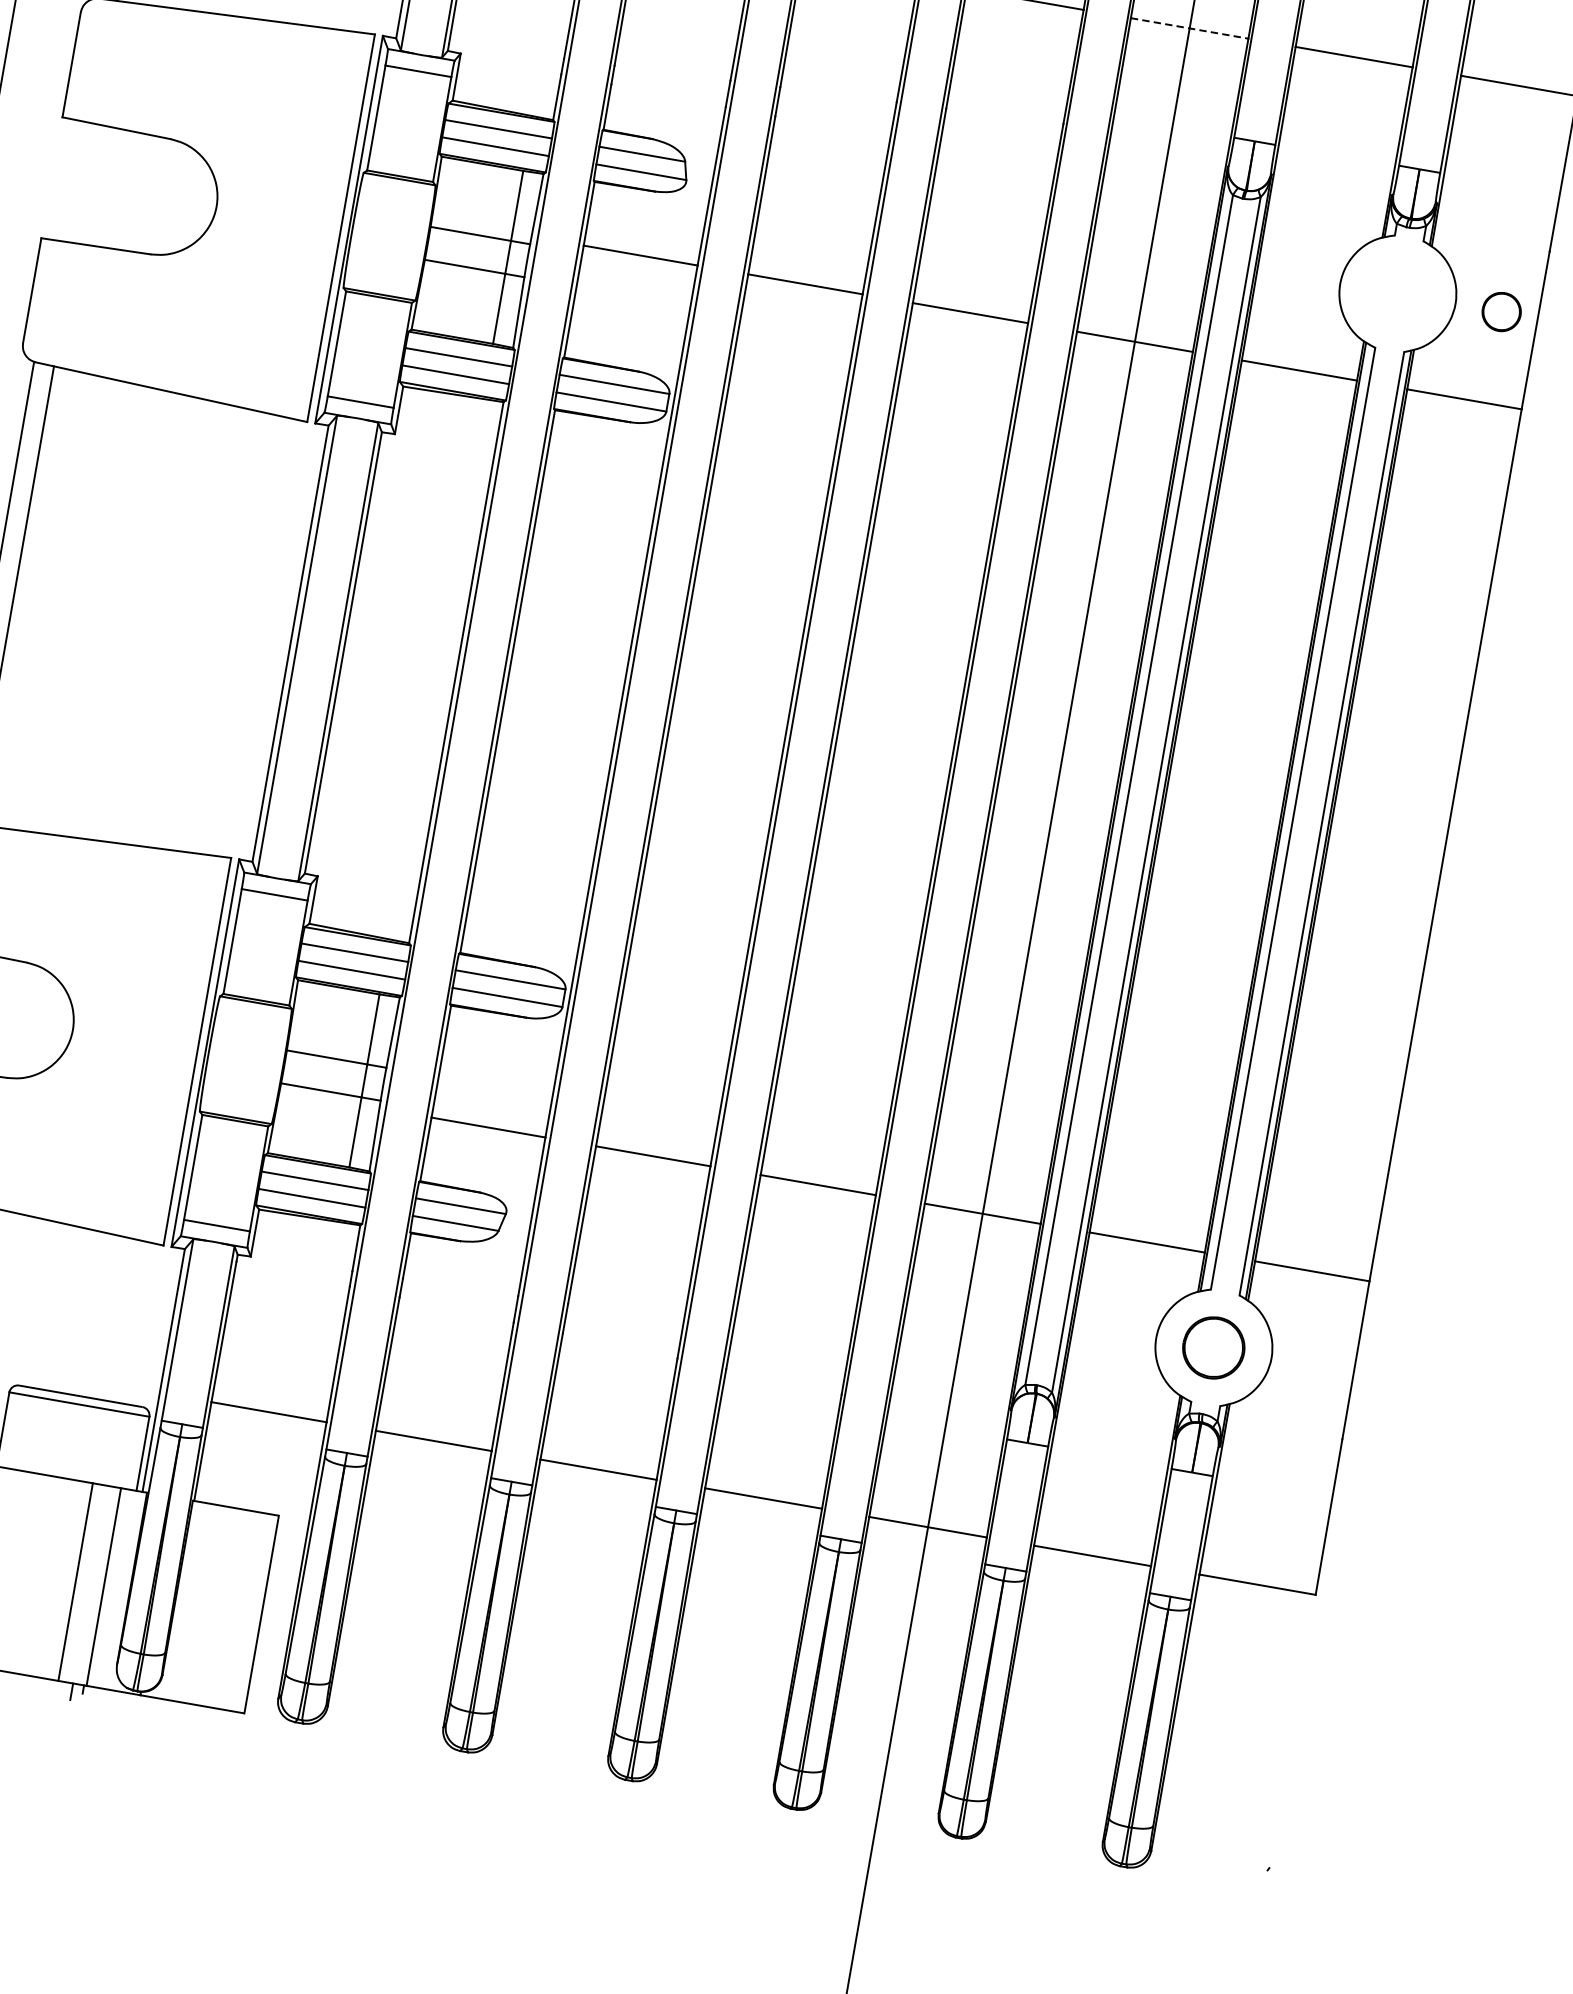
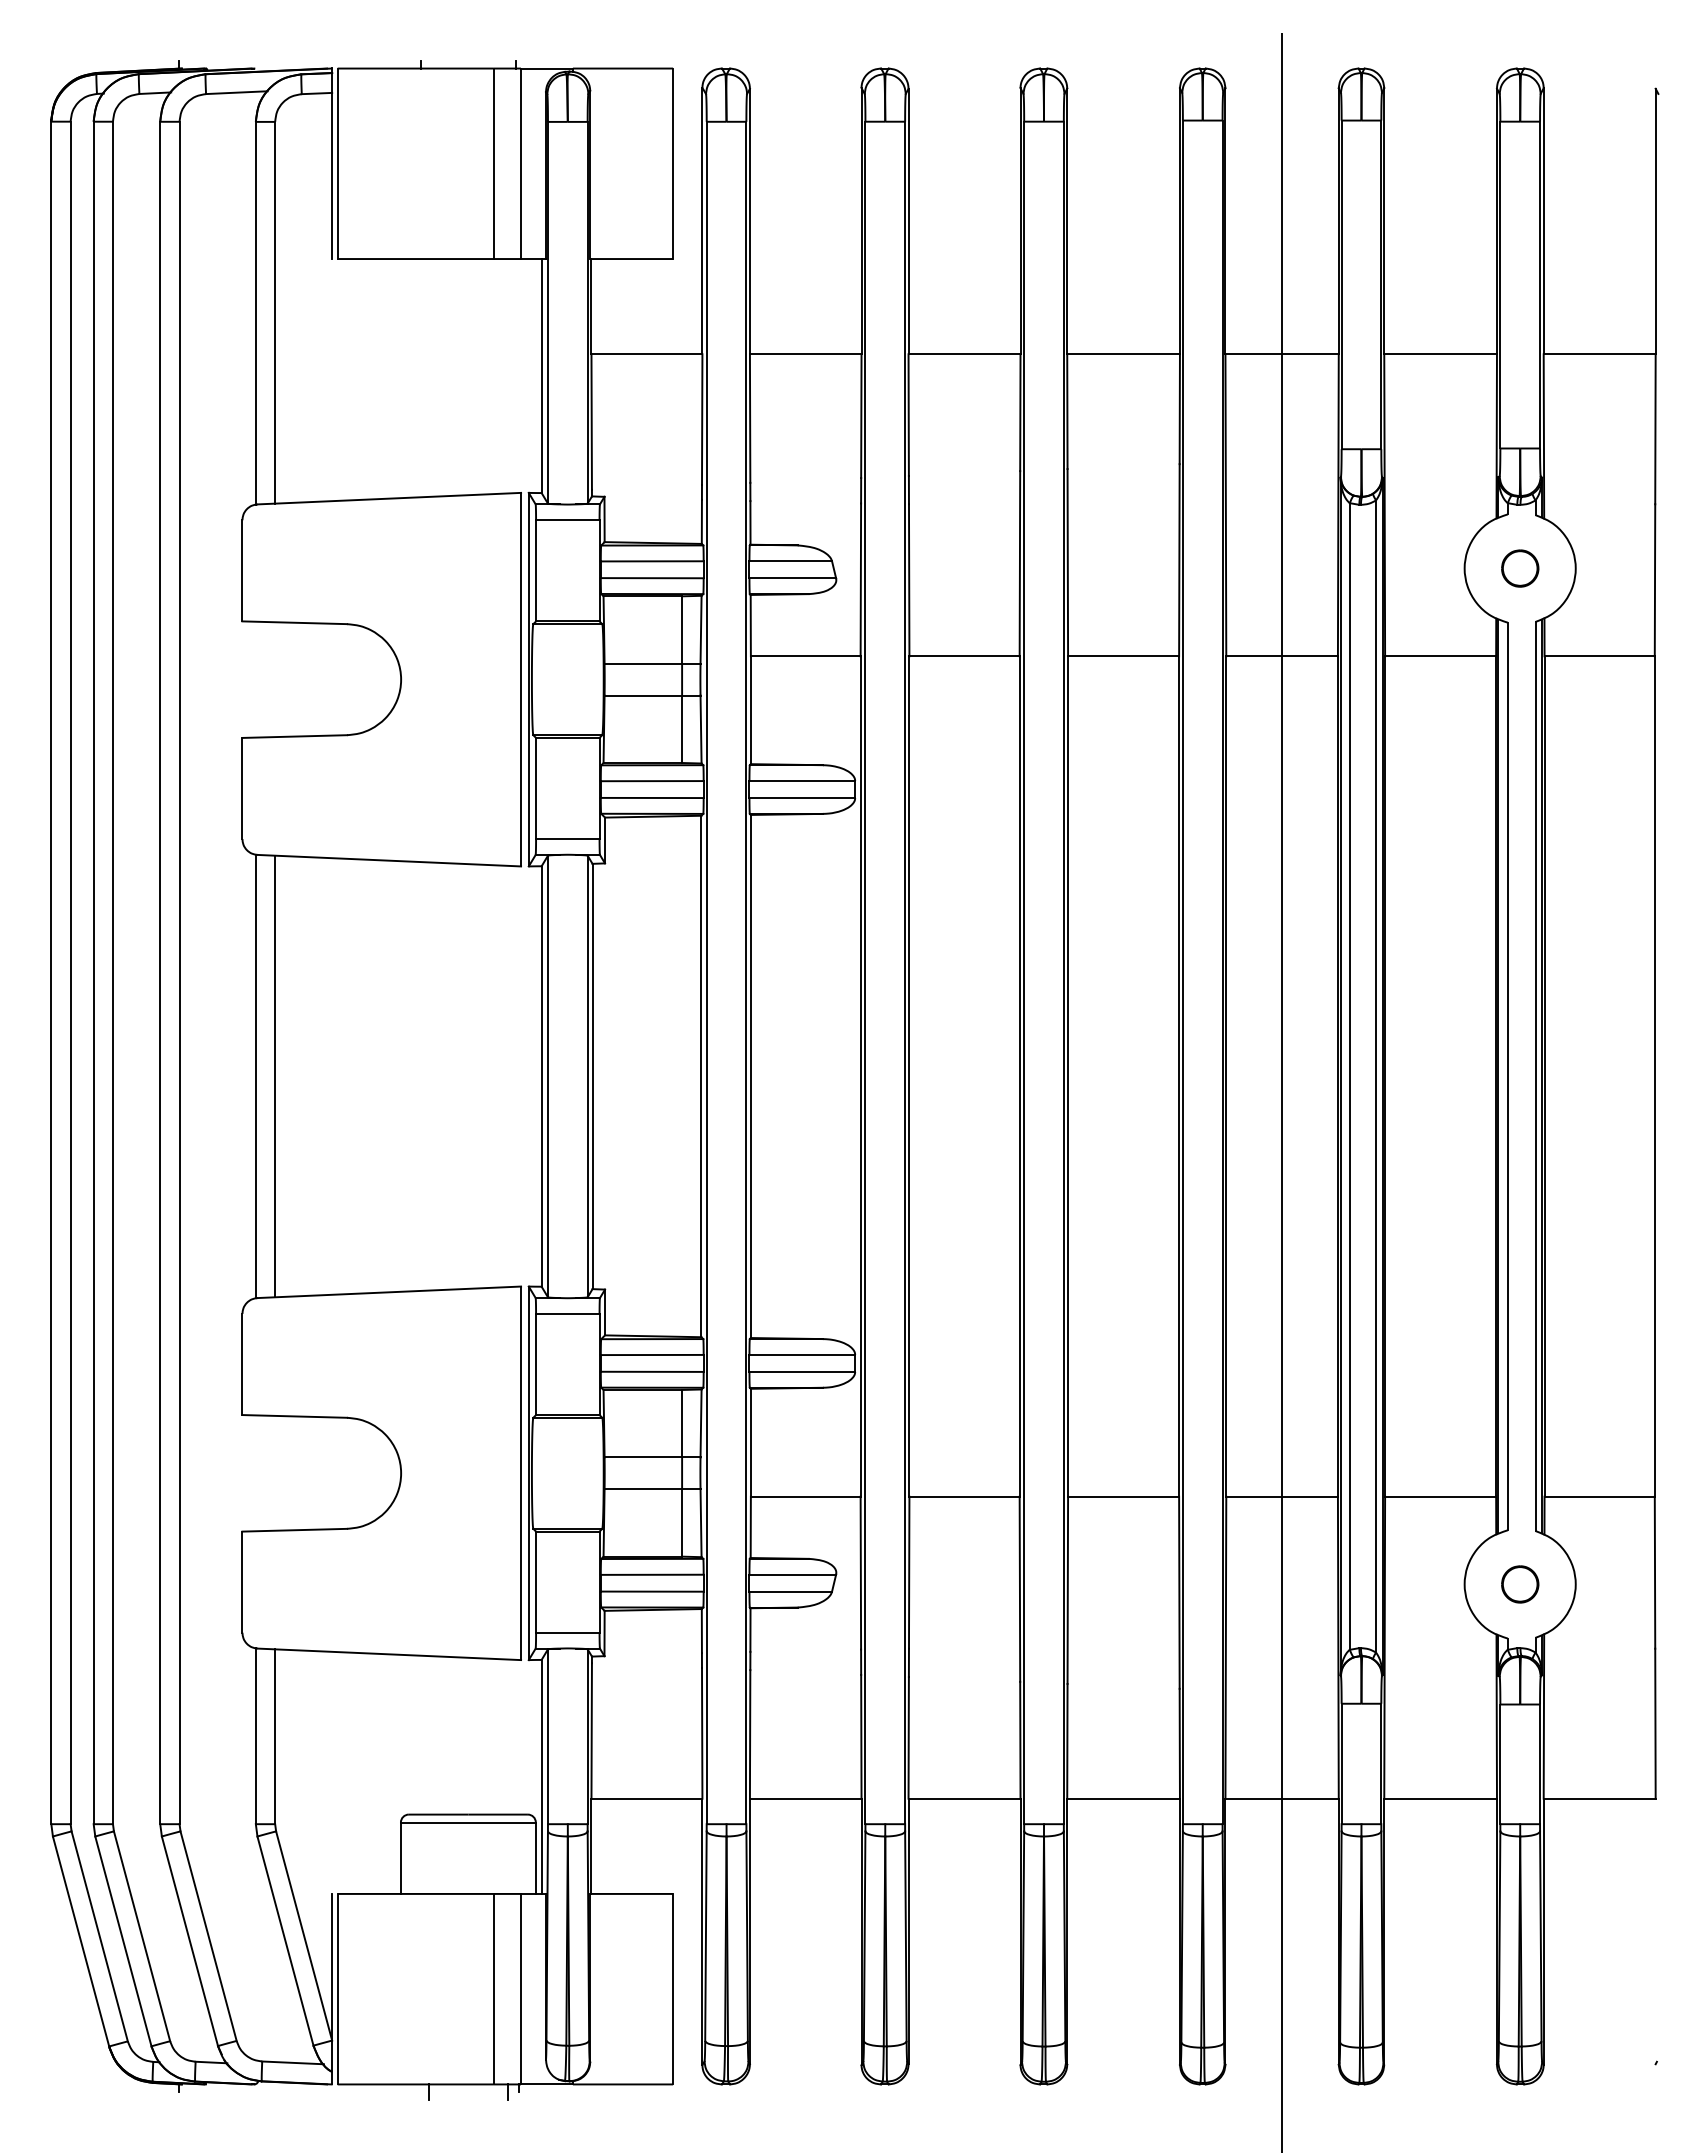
line: (1190, 28) -> (1282, 354), dashed -> solid
part: (1501, 312) -> (1520, 568), moved
part: (1214, 1348) -> (1520, 1584), size x0.62

